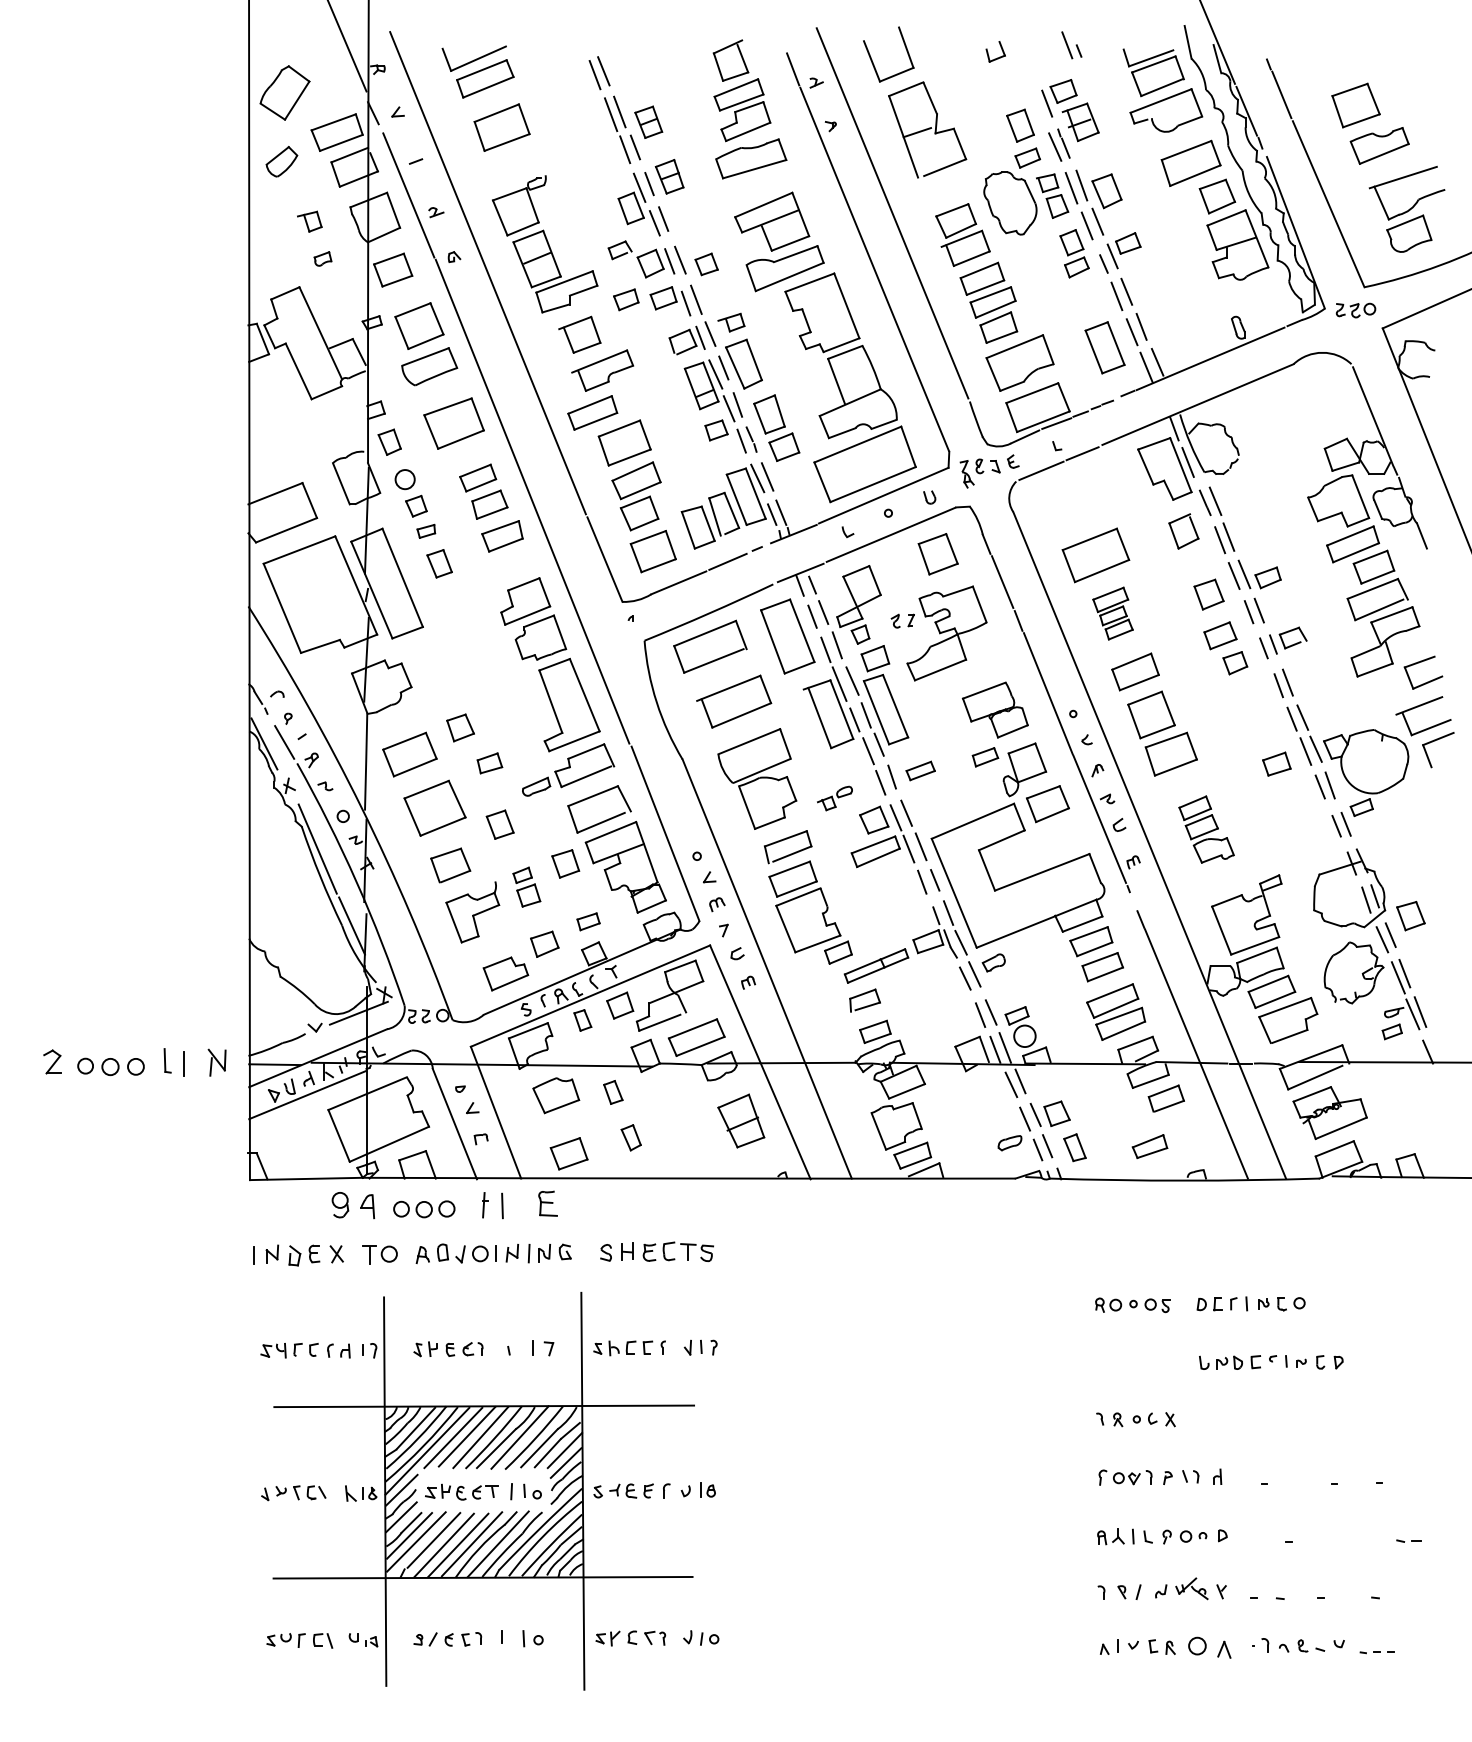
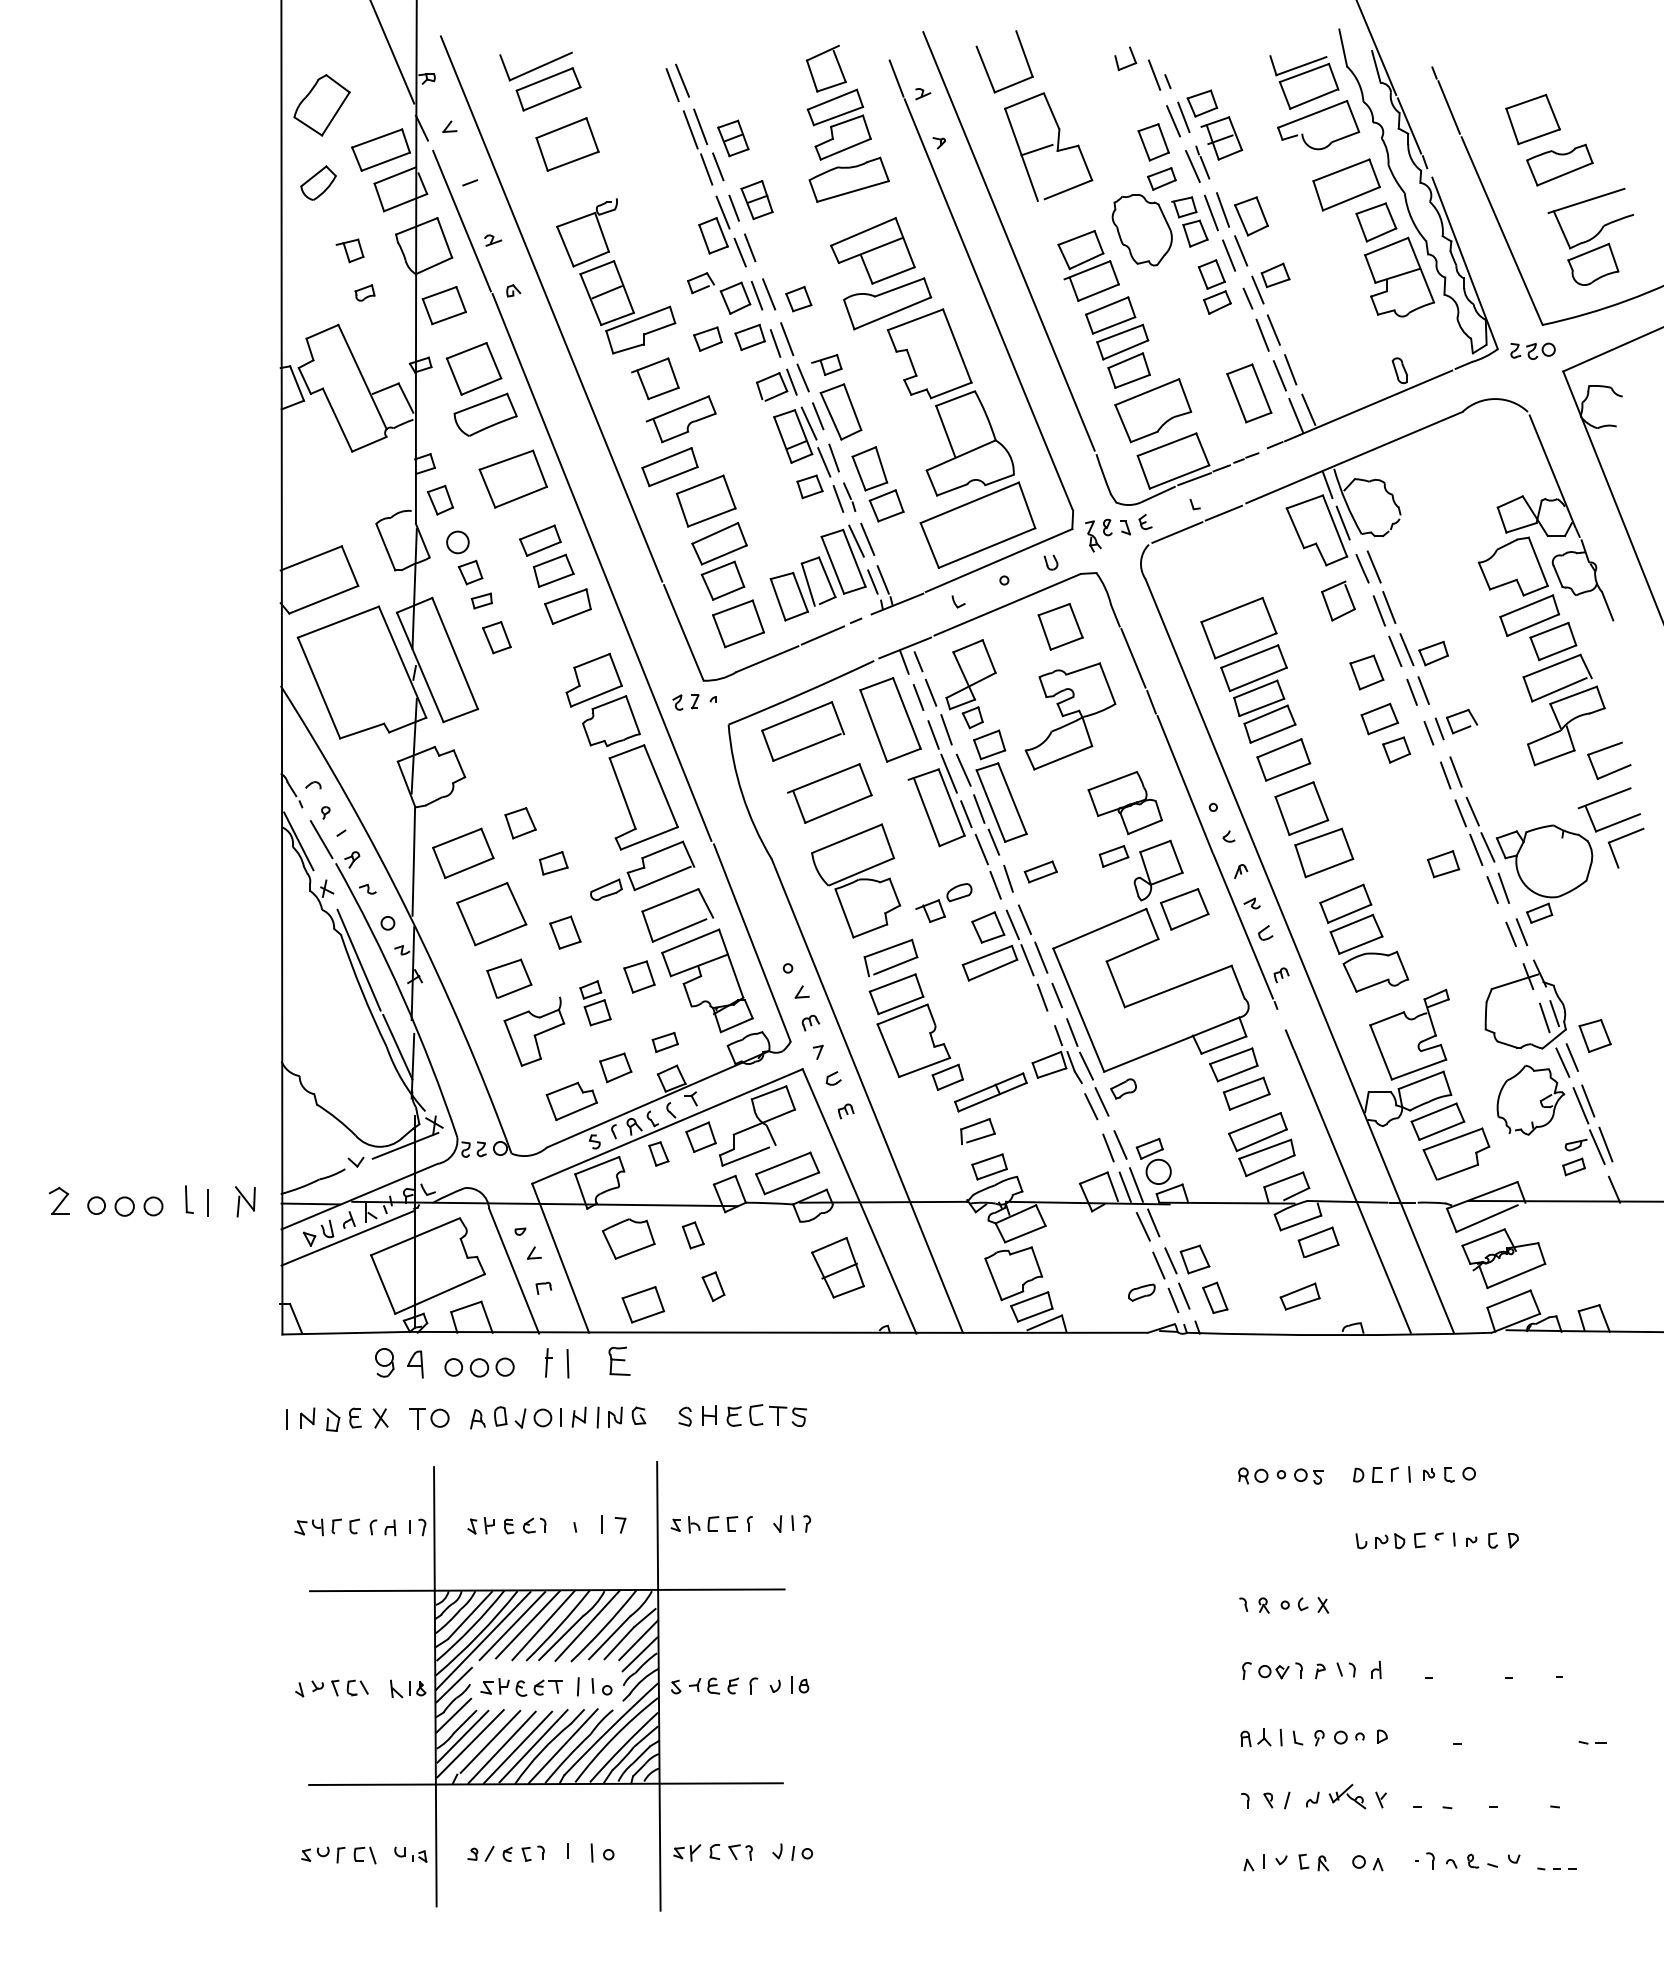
part: (1071, 45) -> (1159, 75), moved
line: (1037, 106) -> (1172, 120), added
part: (1112, 613) -> (1257, 693), size x1.67
part: (902, 620) -> (685, 701), moved
part: (834, 798) -> (943, 903), size x1.43
part: (1206, 829) -> (1363, 938), size x1.43
part: (1209, 1647) -> (1367, 1862), size x0.62

